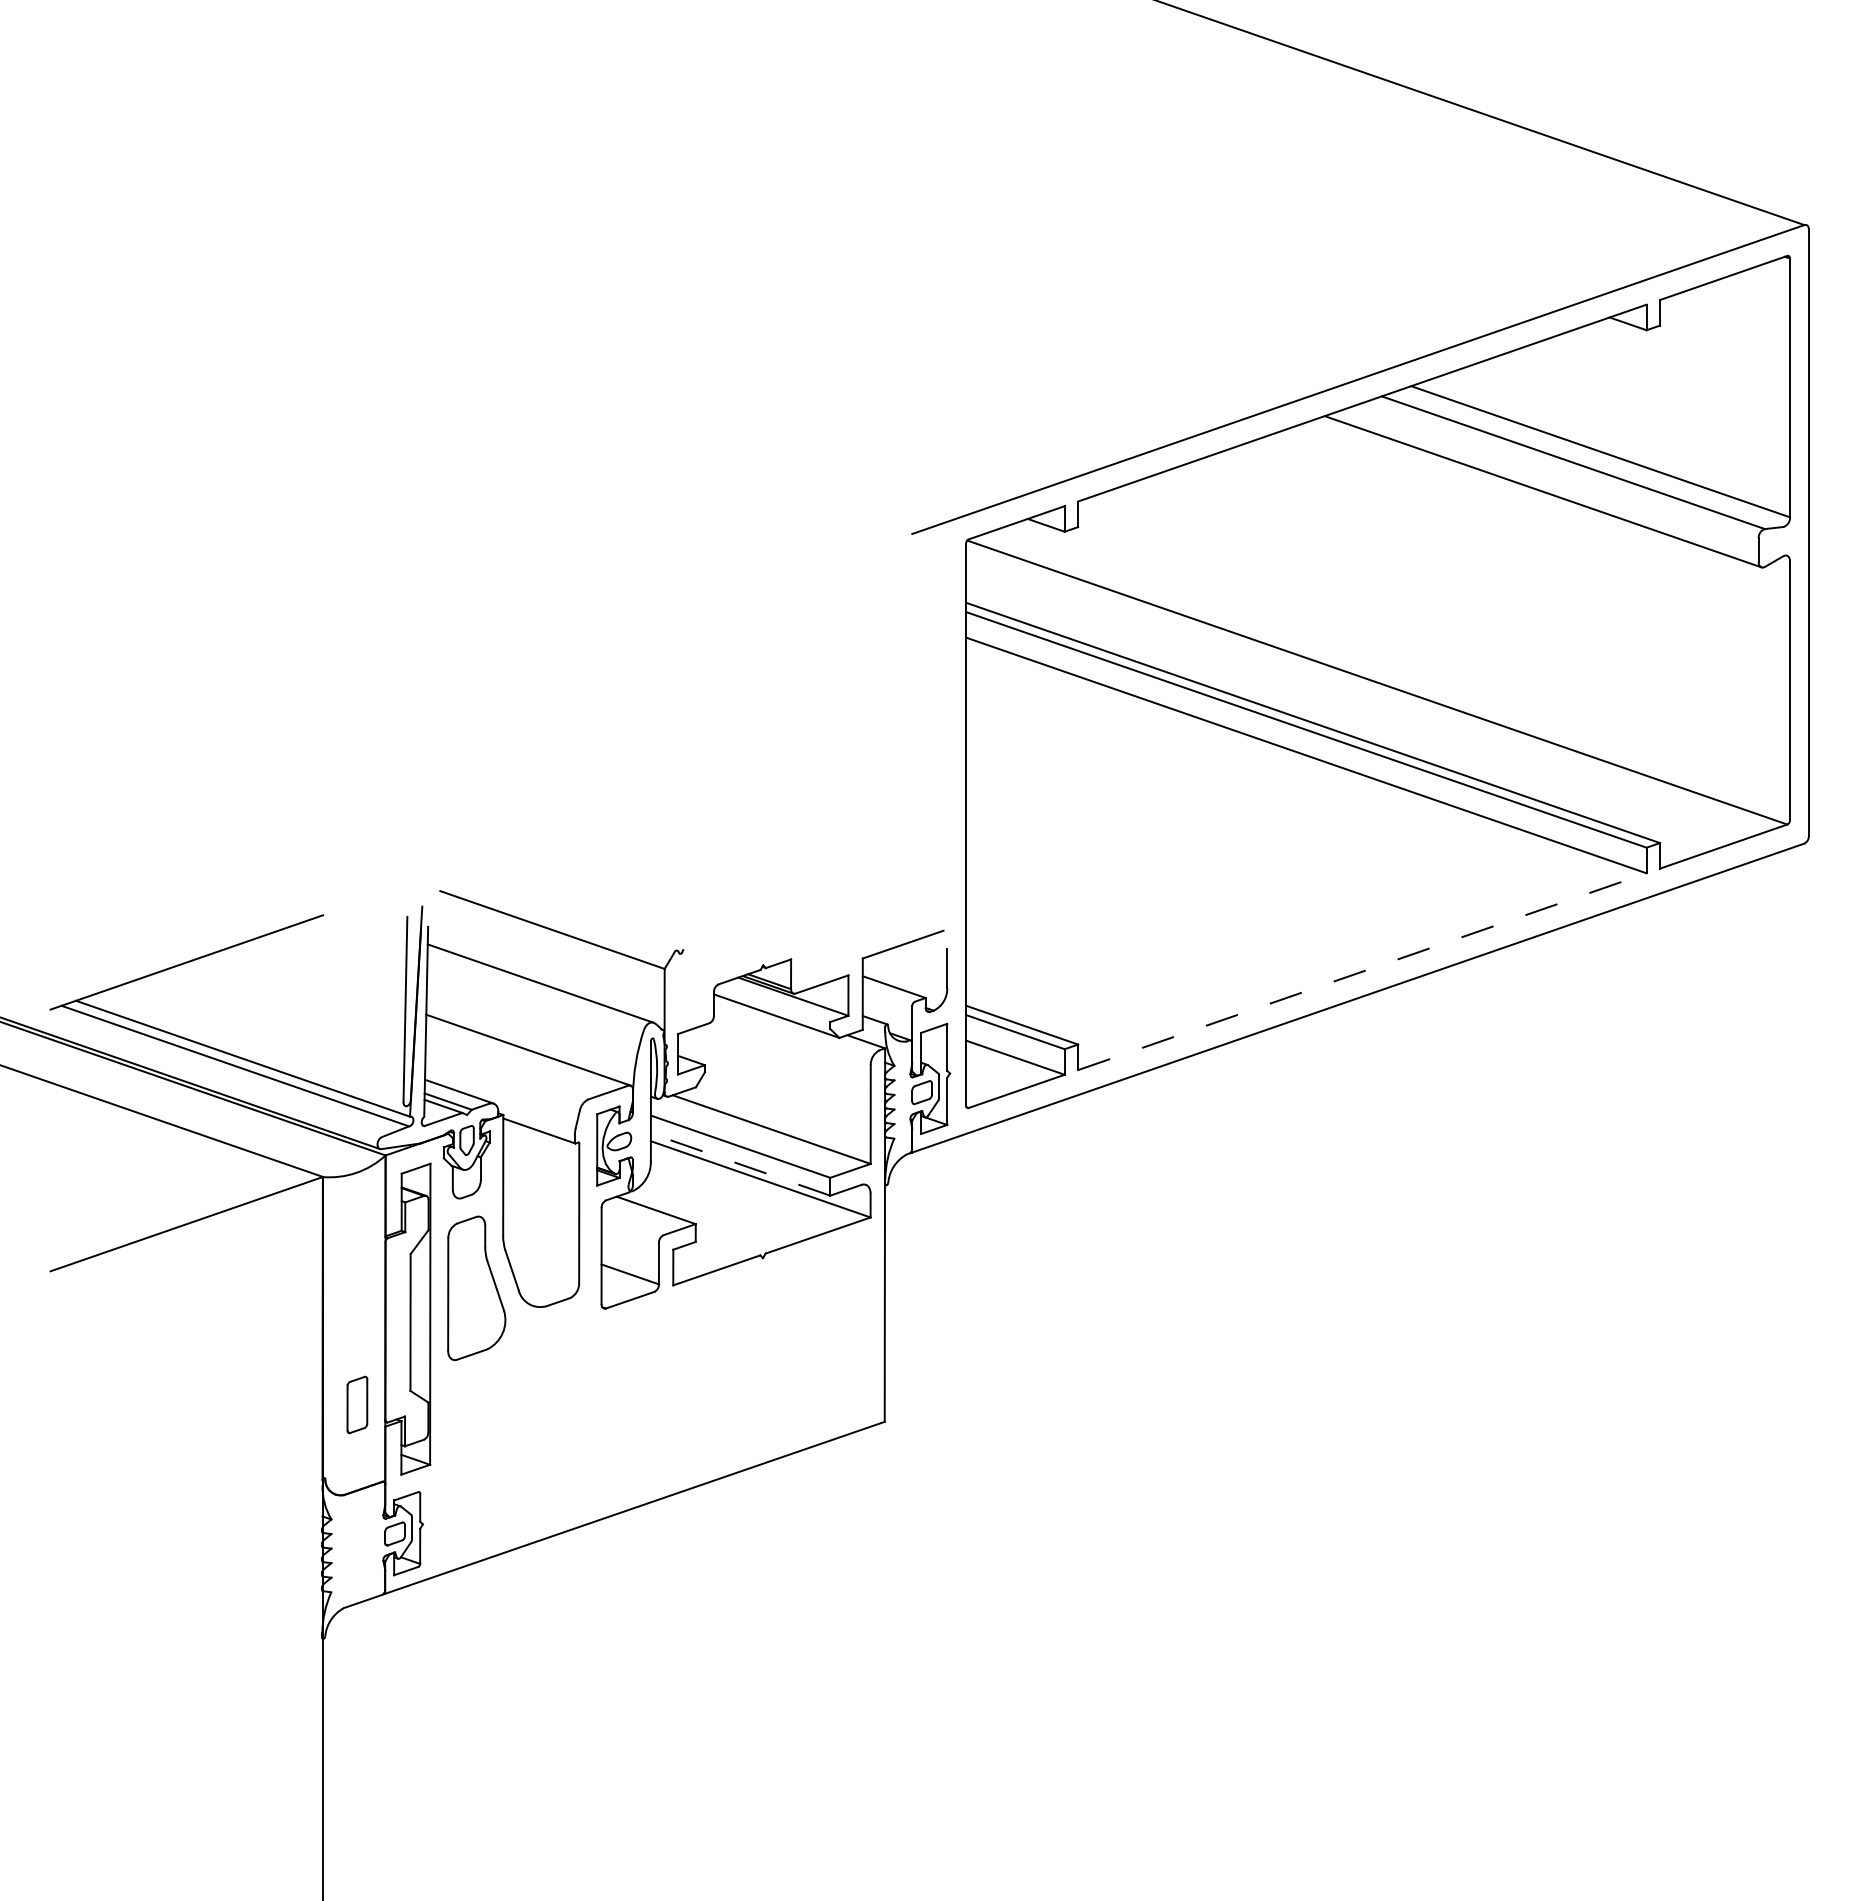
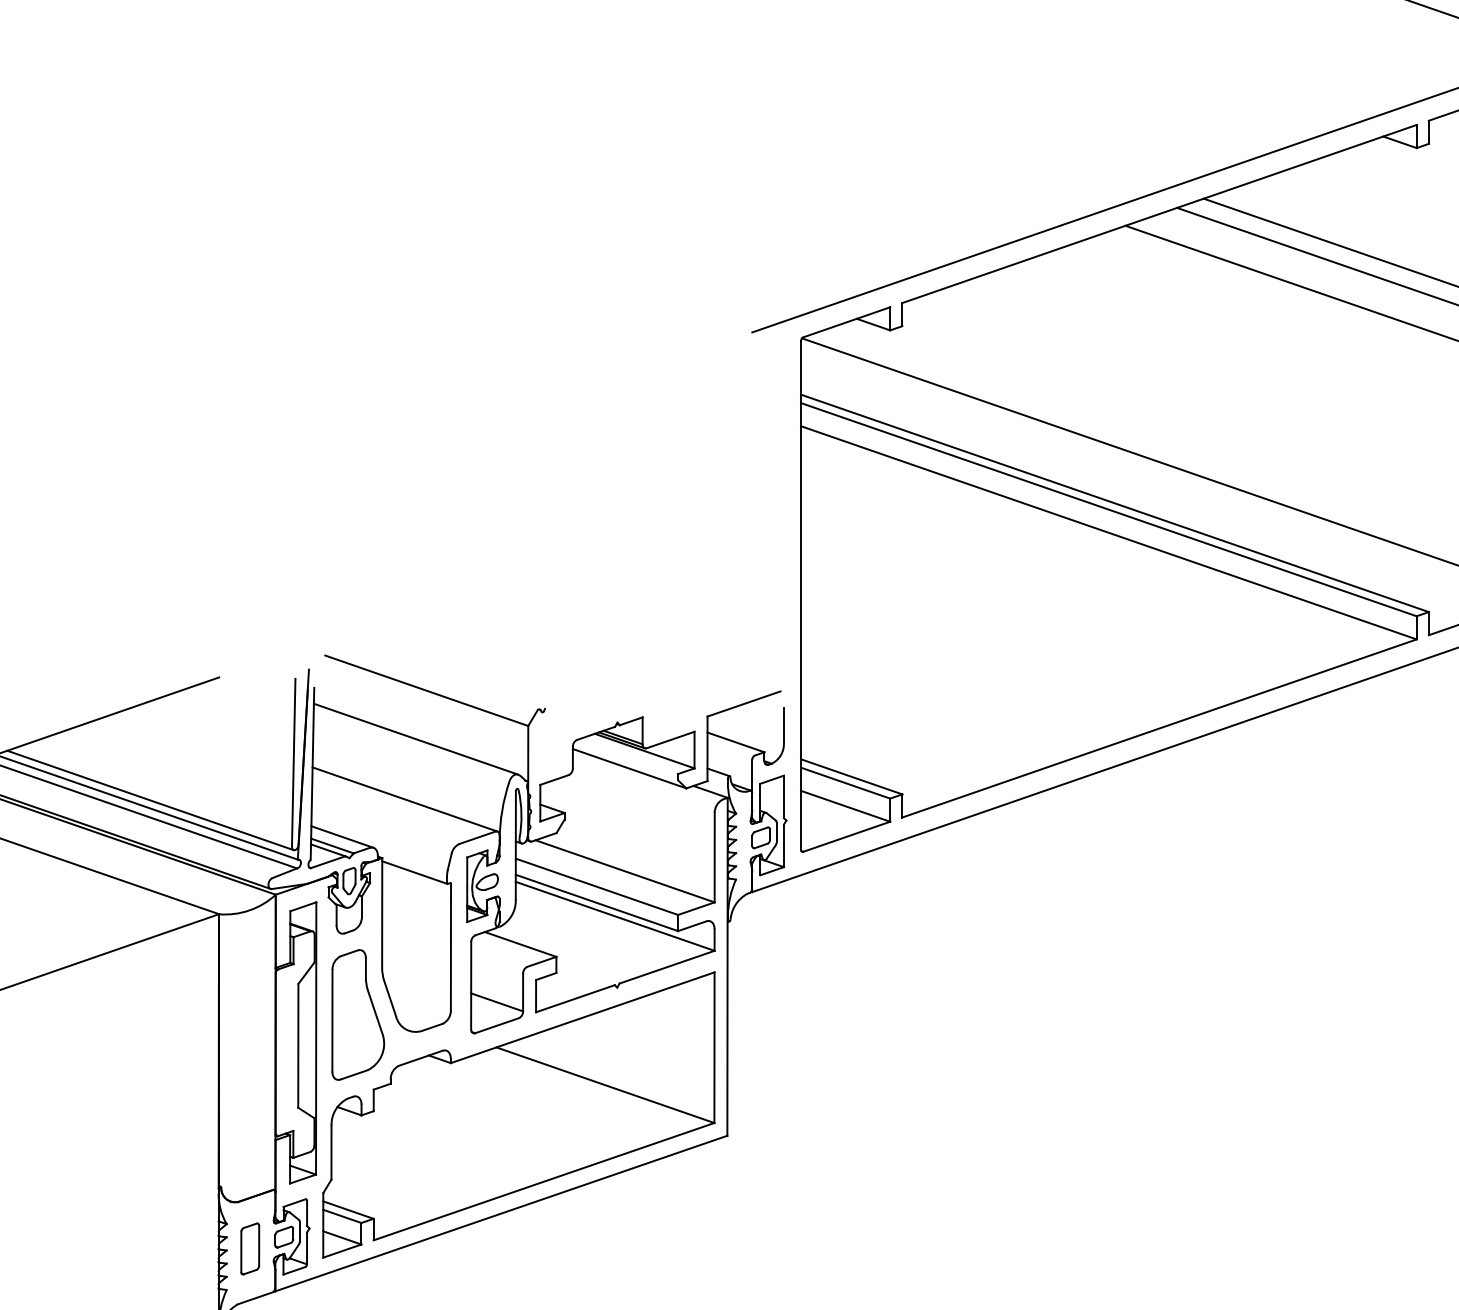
line: (1362, 971) -> (1159, 728), dashed -> solid
line: (246, 1051) -> (149, 800), added
line: (740, 1164) -> (596, 902), dashed -> solid
part: (654, 1398) -> (519, 1114), added
part: (357, 1404) -> (250, 1248), moved

